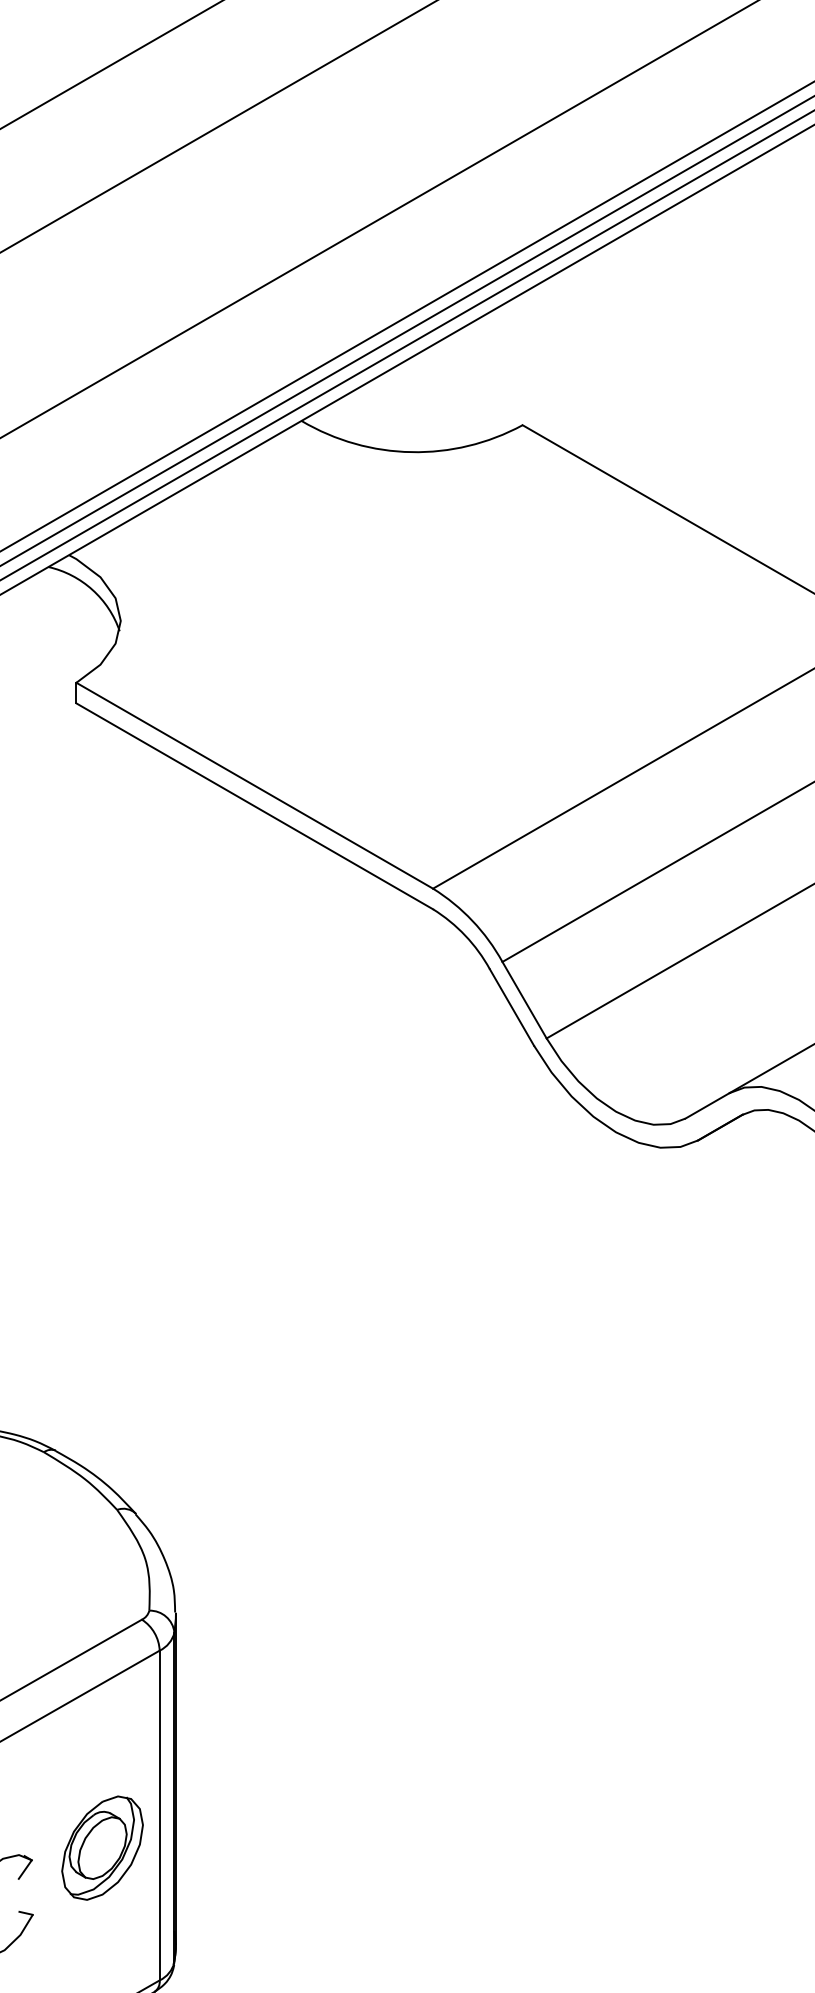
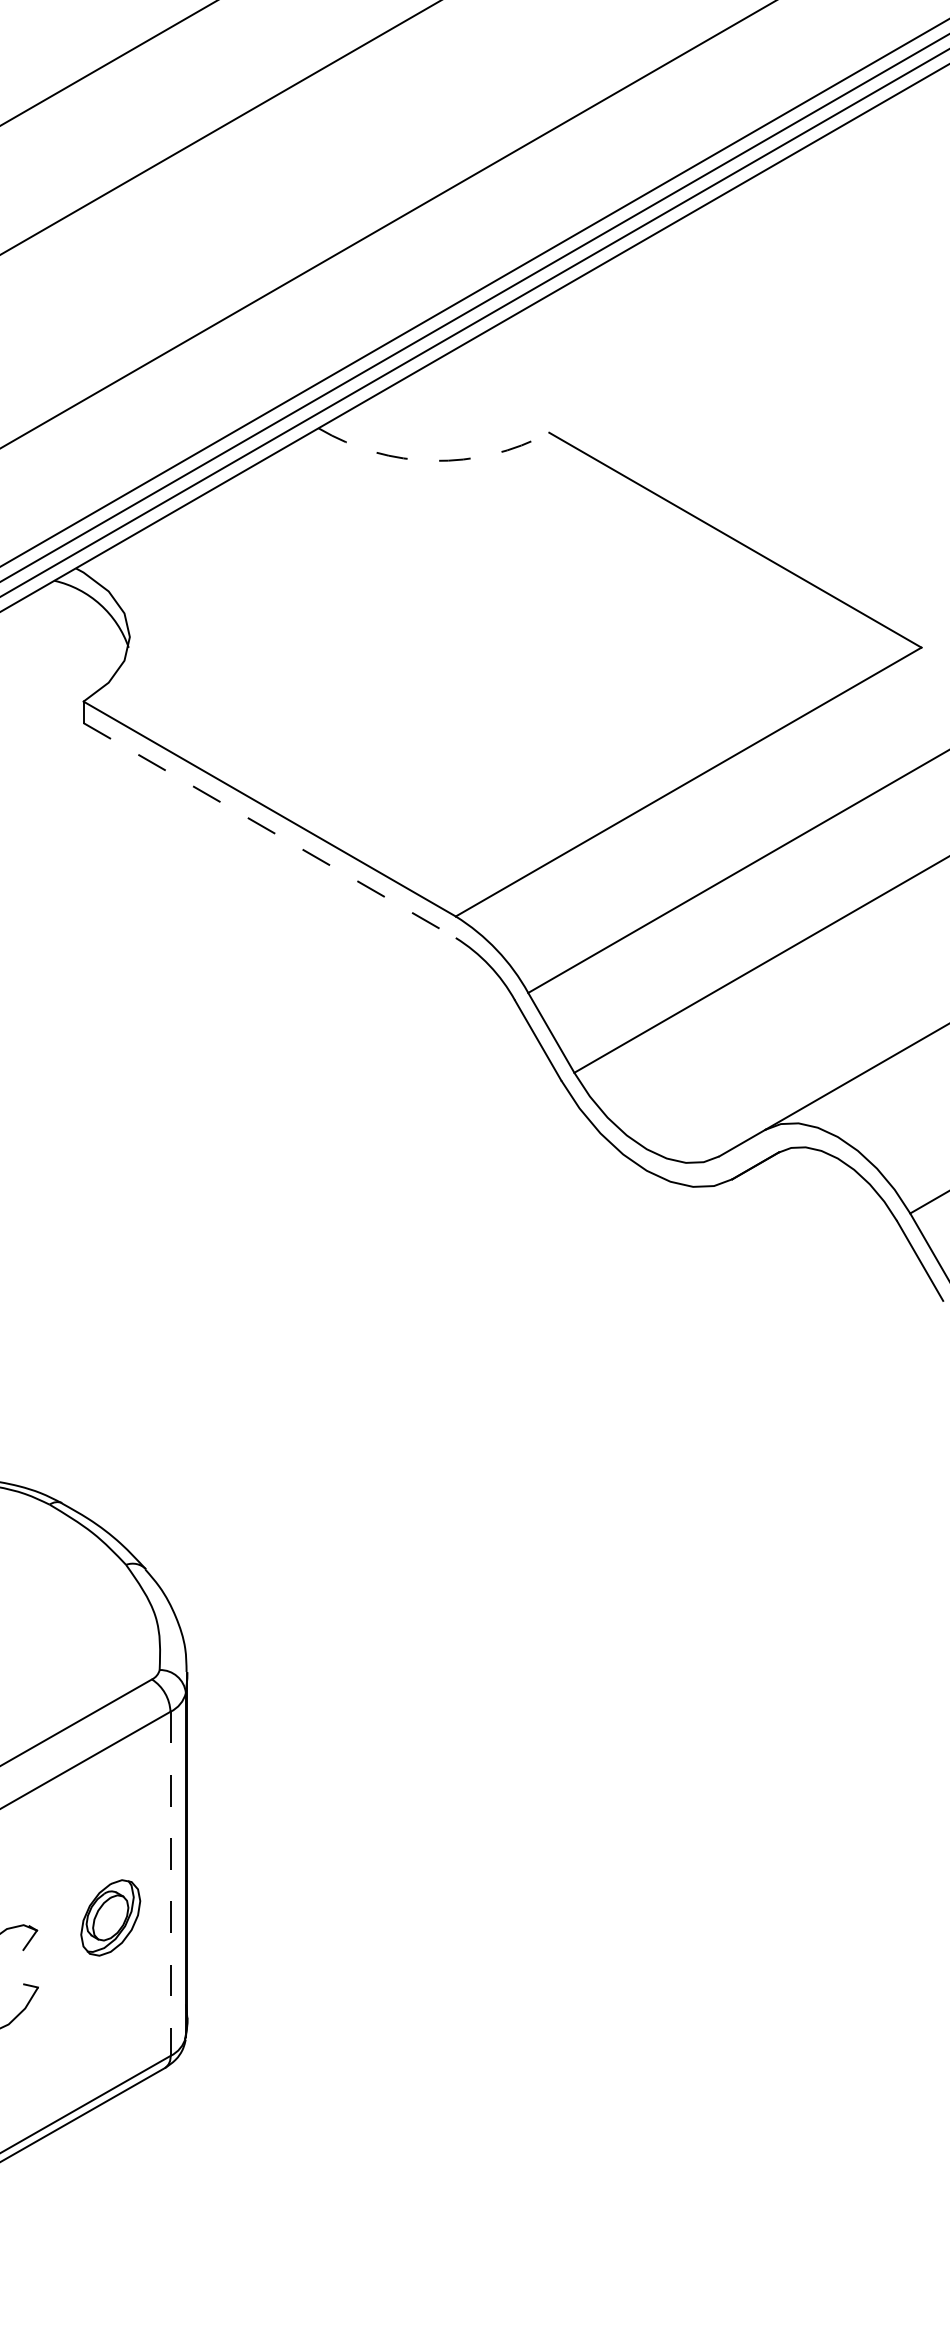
arc: (411, 451) -> (433, 460), solid -> dashed
line: (254, 806) -> (269, 830), solid -> dashed
line: (159, 1816) -> (170, 1884), solid -> dashed
part: (102, 1847) -> (110, 1917), size x0.7

